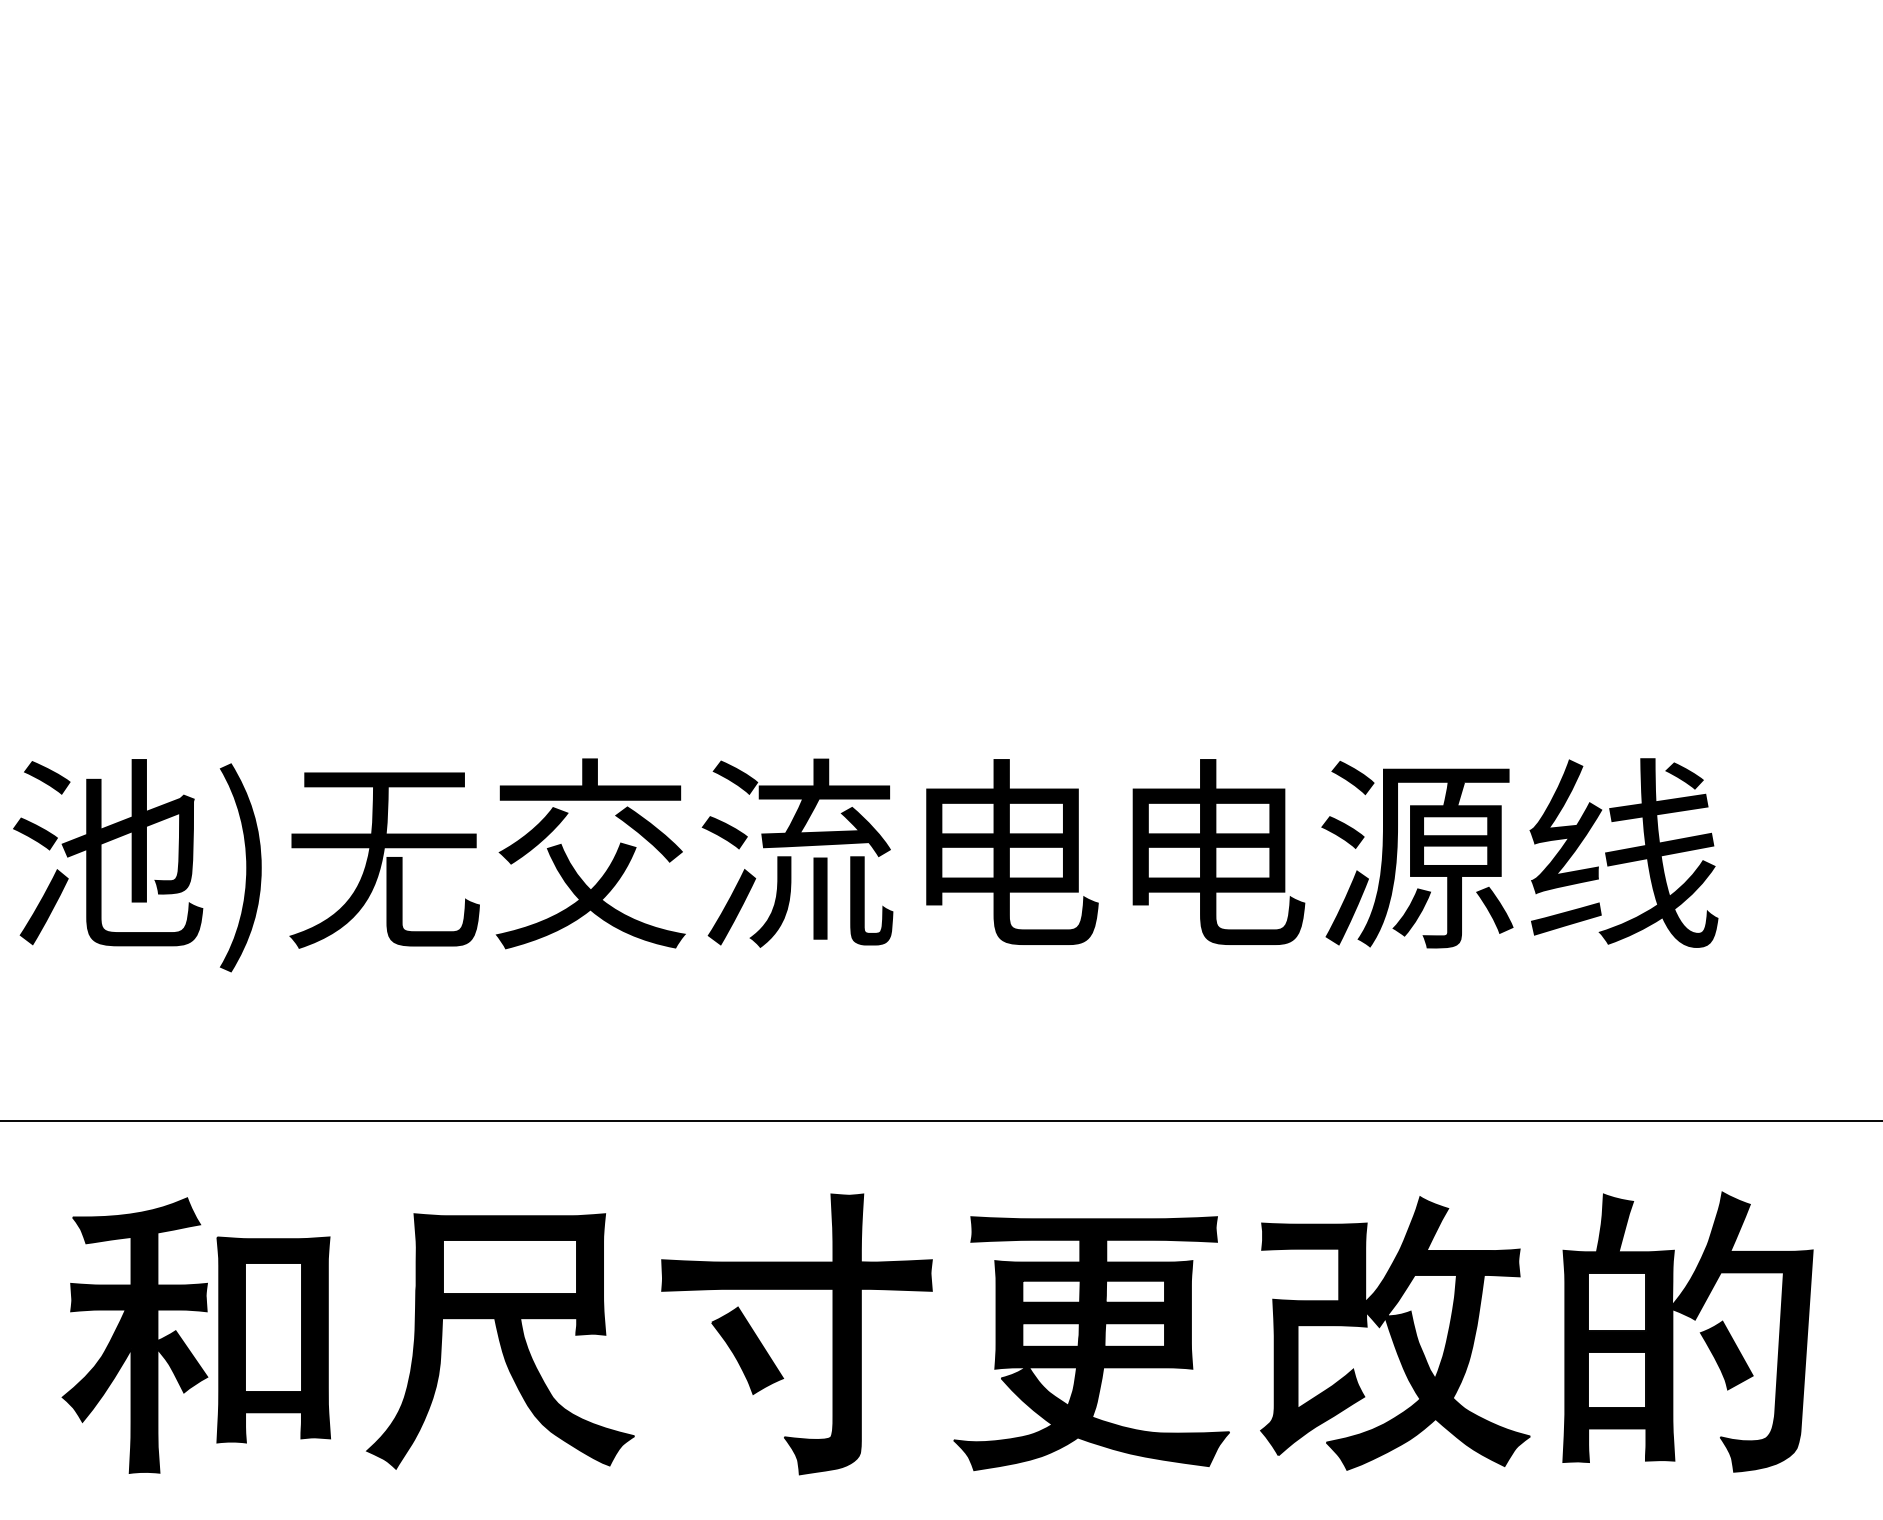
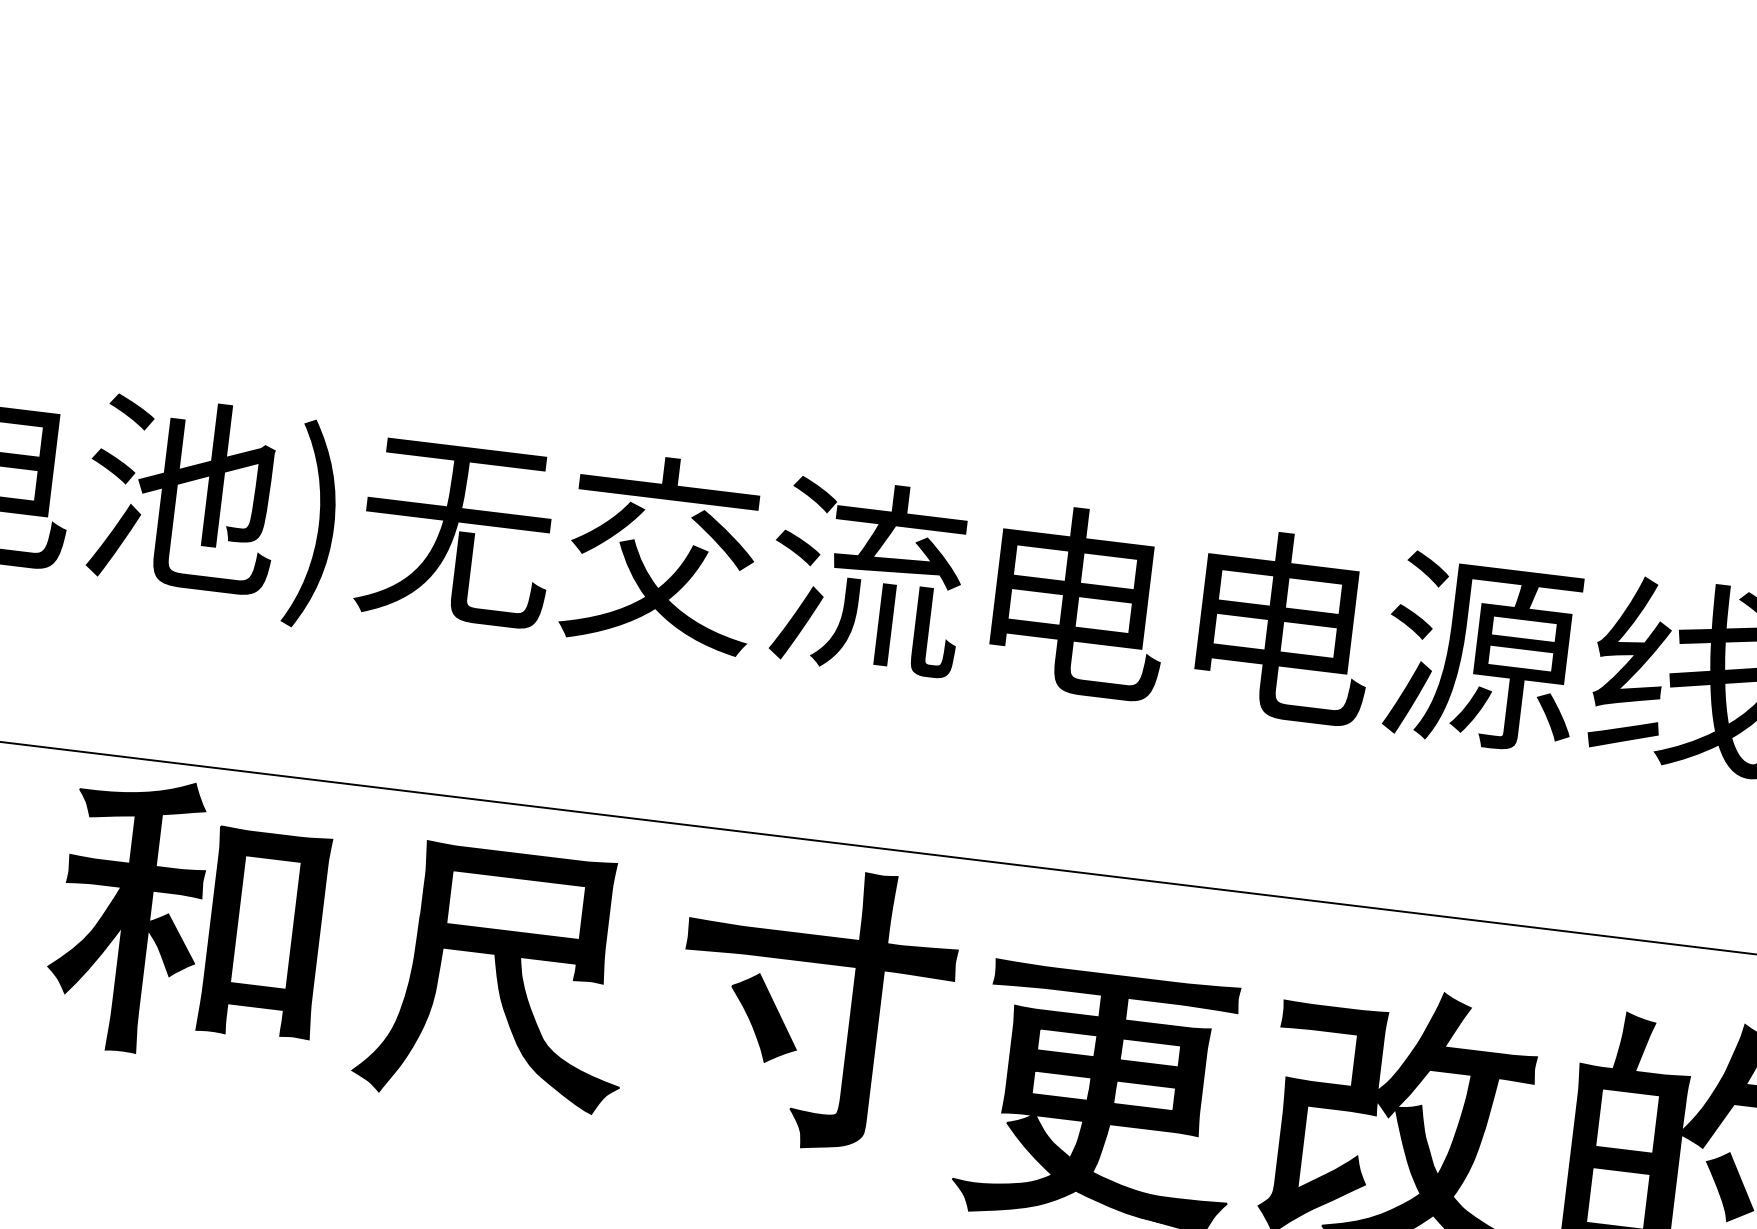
part: (500, 1341) -> (497, 977), moved
part: (185, 1343) -> (176, 927), moved
part: (768, 1353) -> (784, 1023), moved

